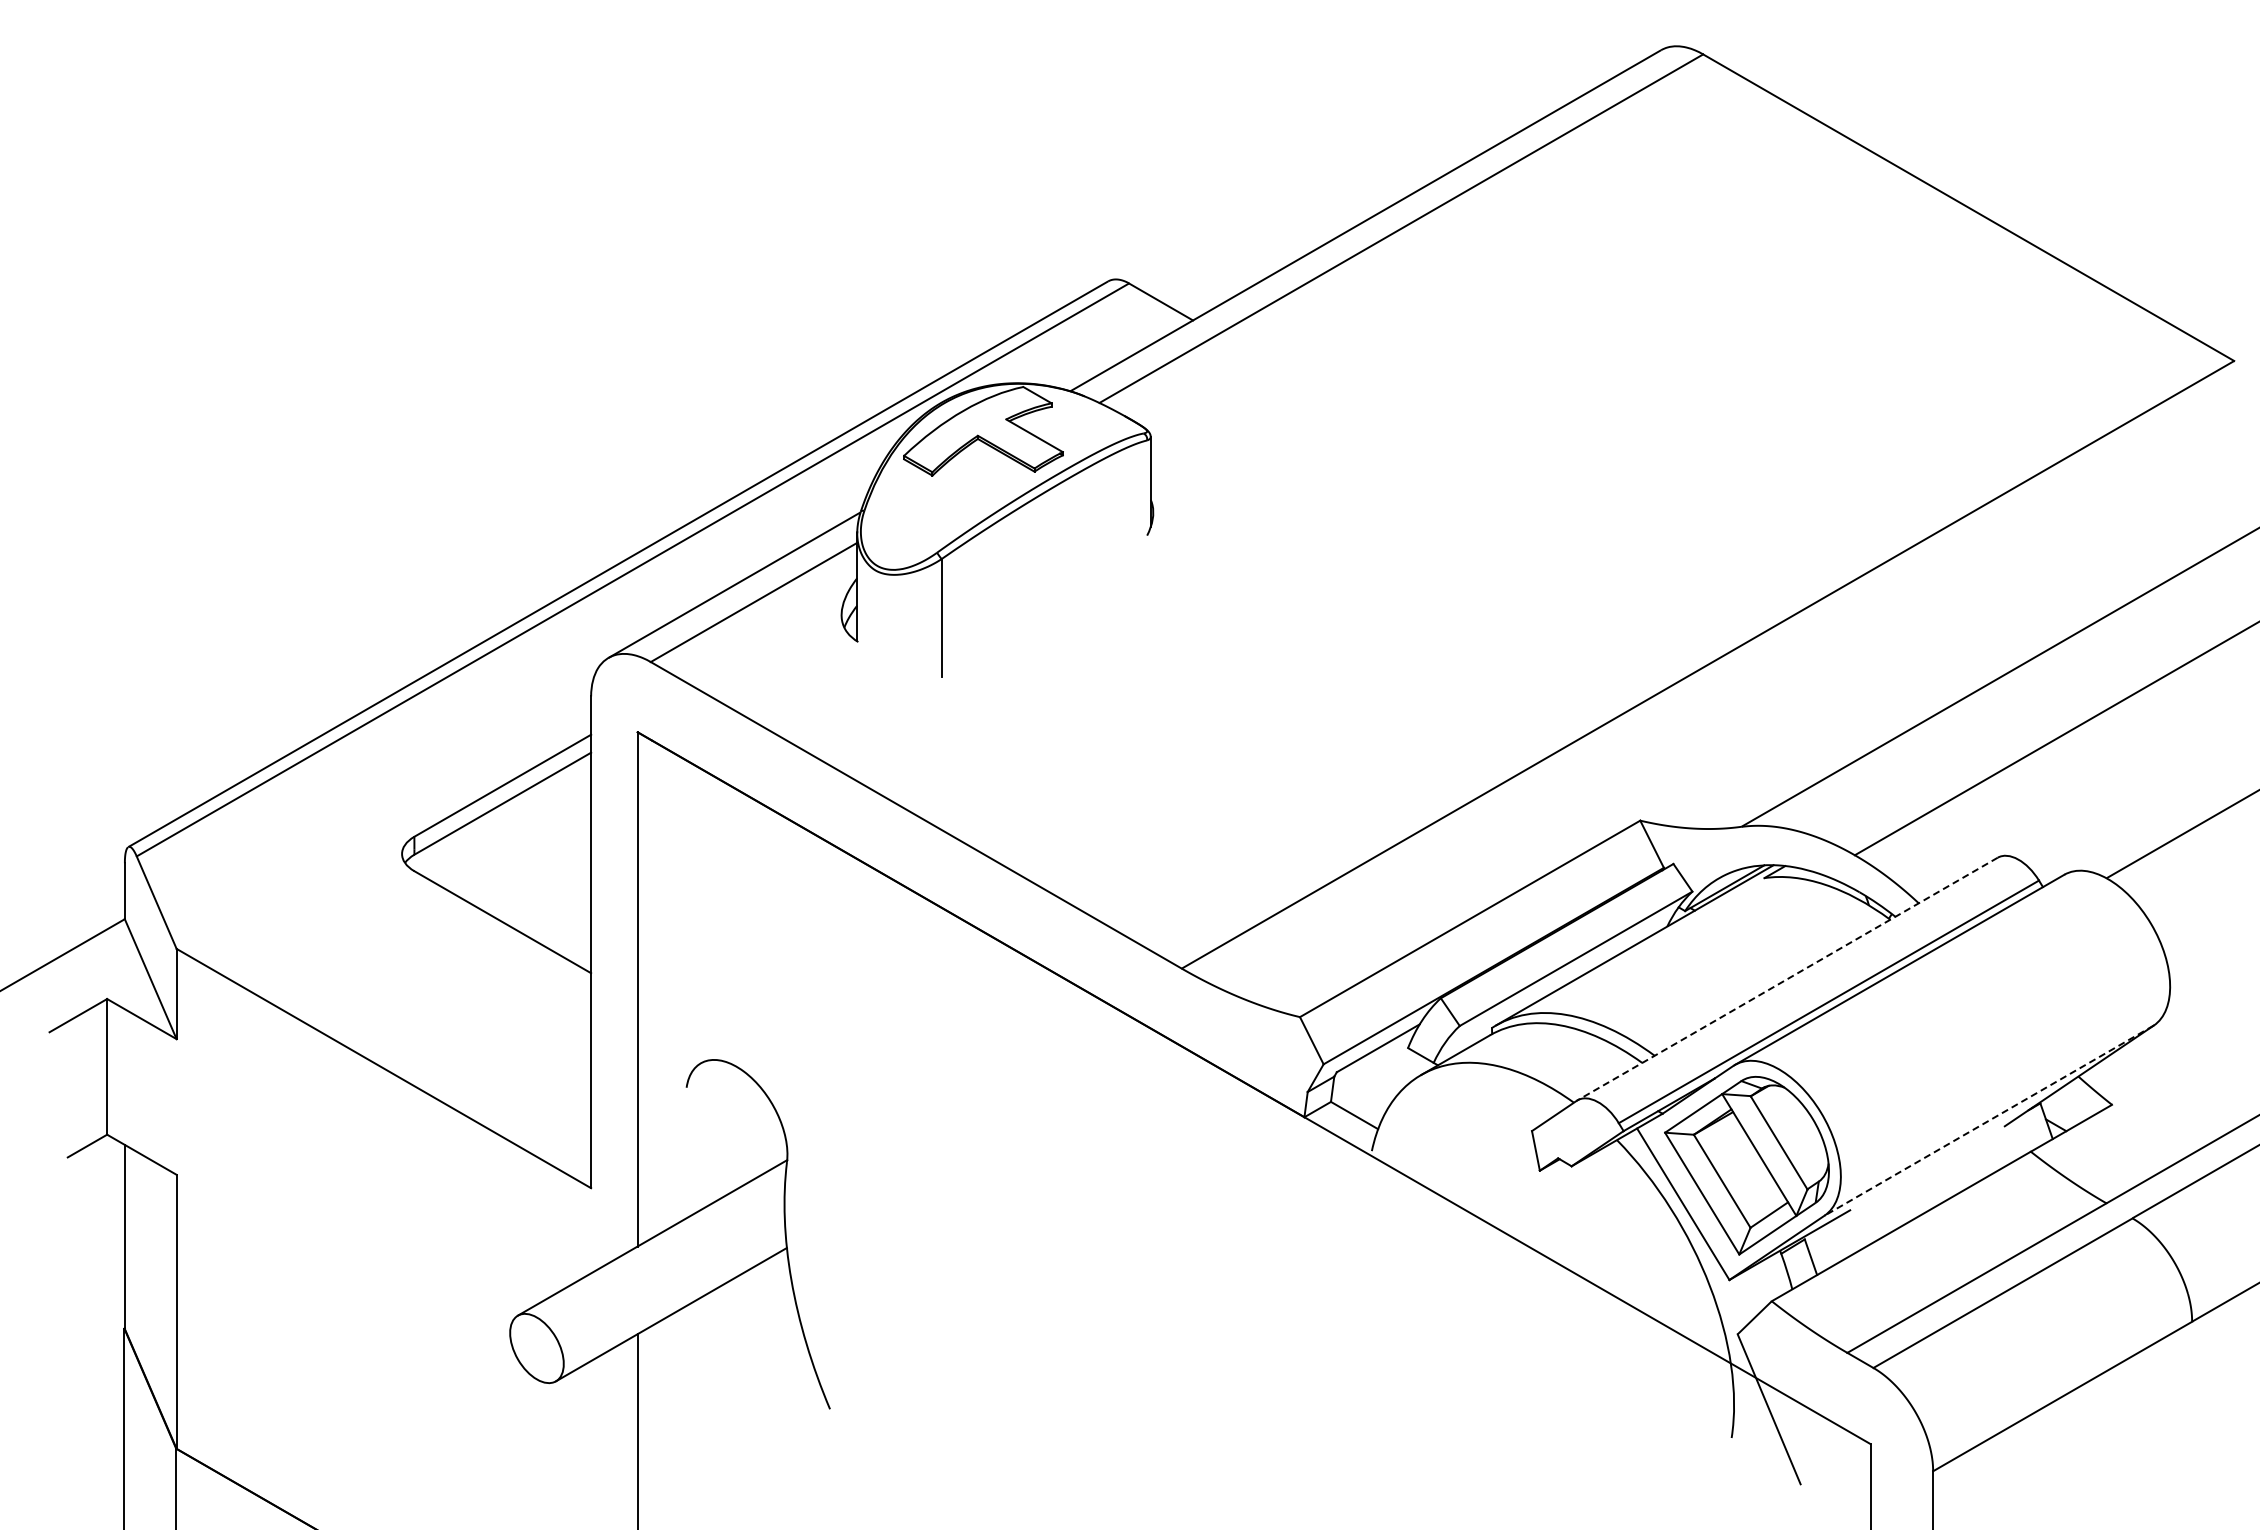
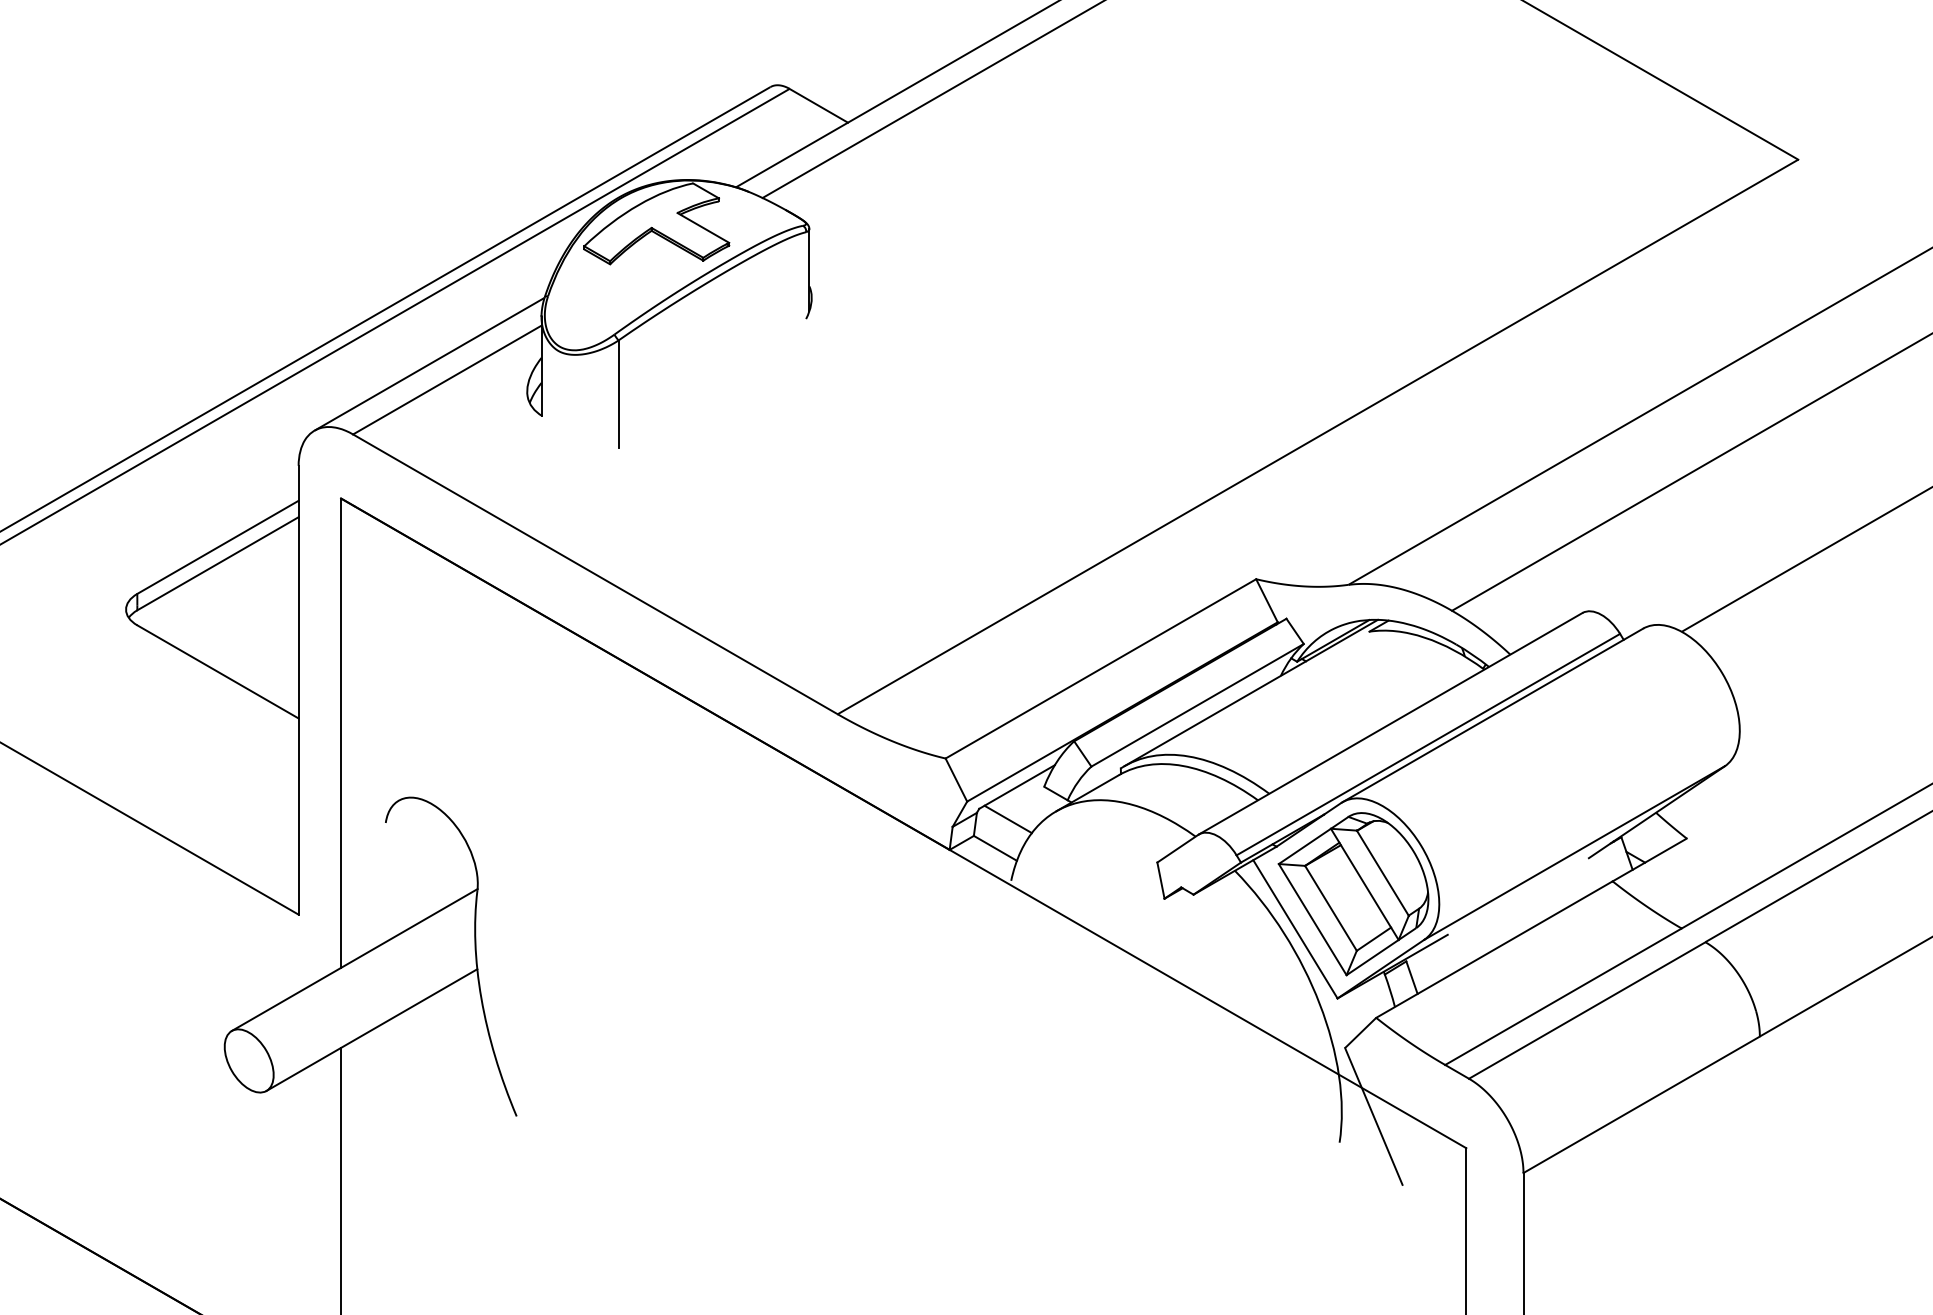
line: (1787, 979) -> (1390, 724), dashed -> solid
line: (1368, 1083) -> (1008, 819), added
line: (1988, 1120) -> (1574, 852), dashed -> solid

